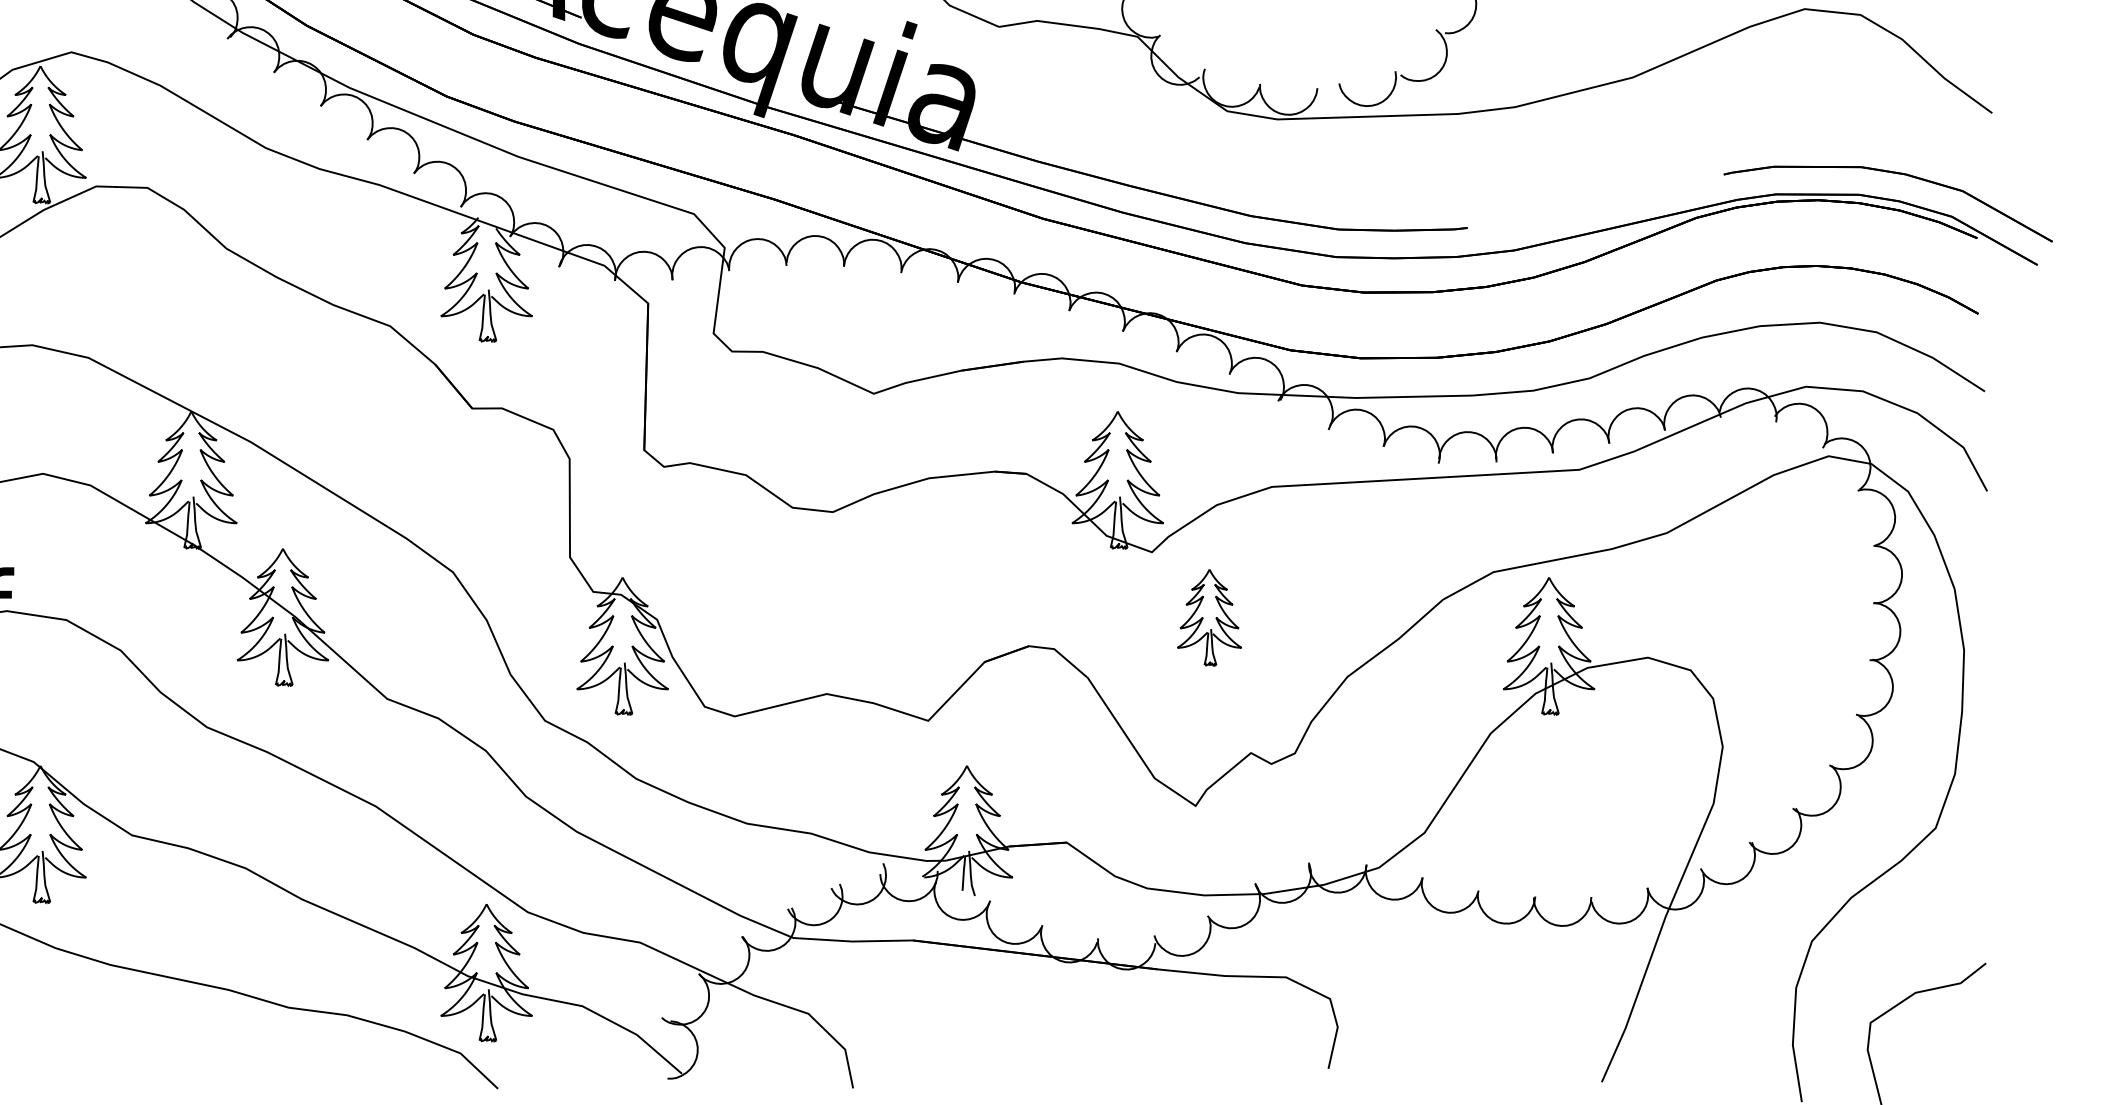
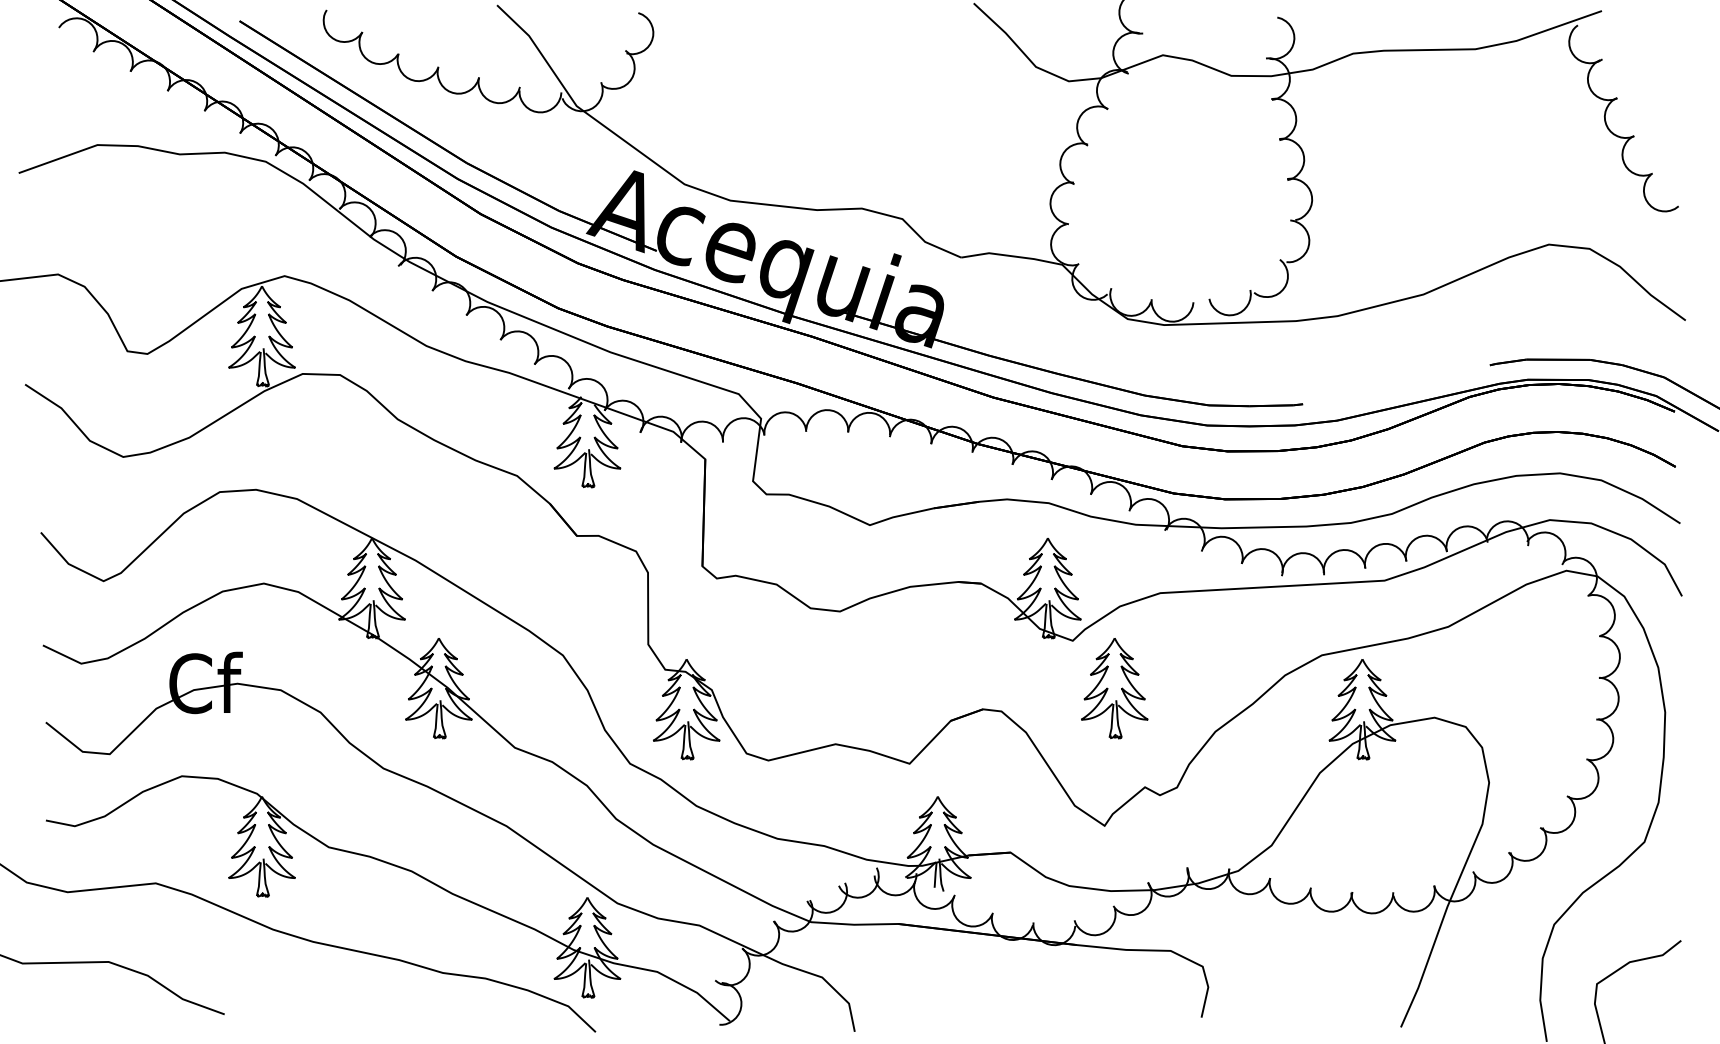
part: (1209, 617) -> (1114, 688), size x1.43

